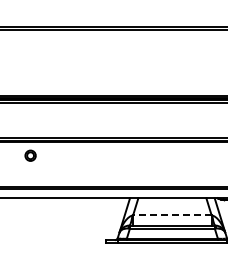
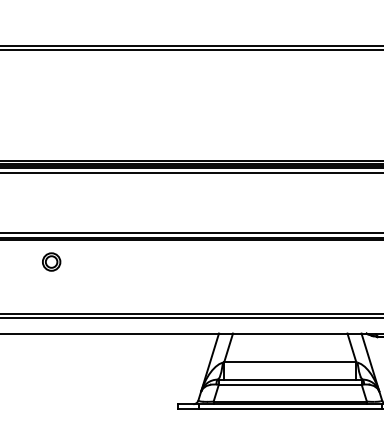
line: (171, 215) -> (288, 362), dashed -> solid

